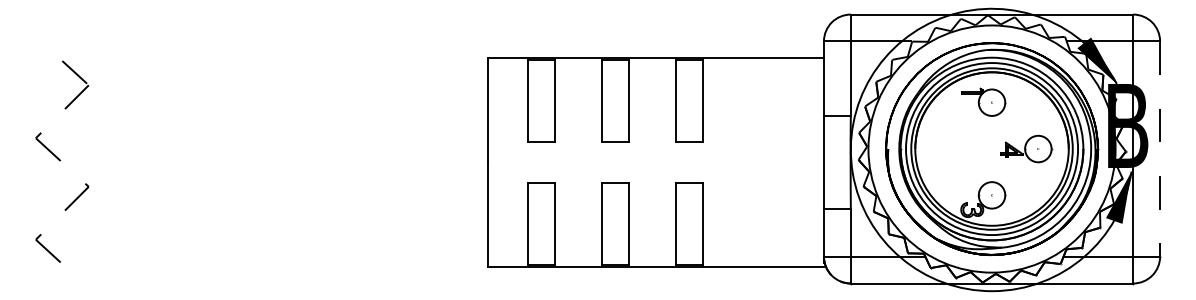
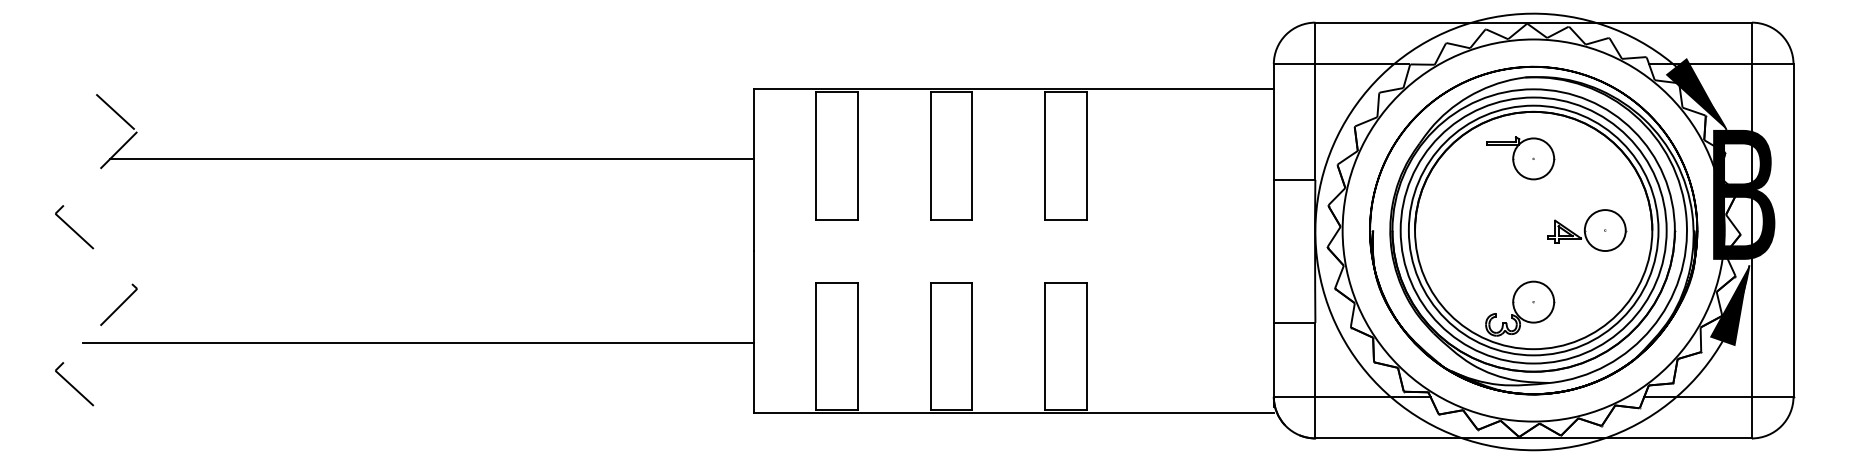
line: (279, 103) -> (432, 160), added
line: (1160, 149) -> (1794, 231), dashed -> solid
line: (270, 222) -> (418, 344), added

